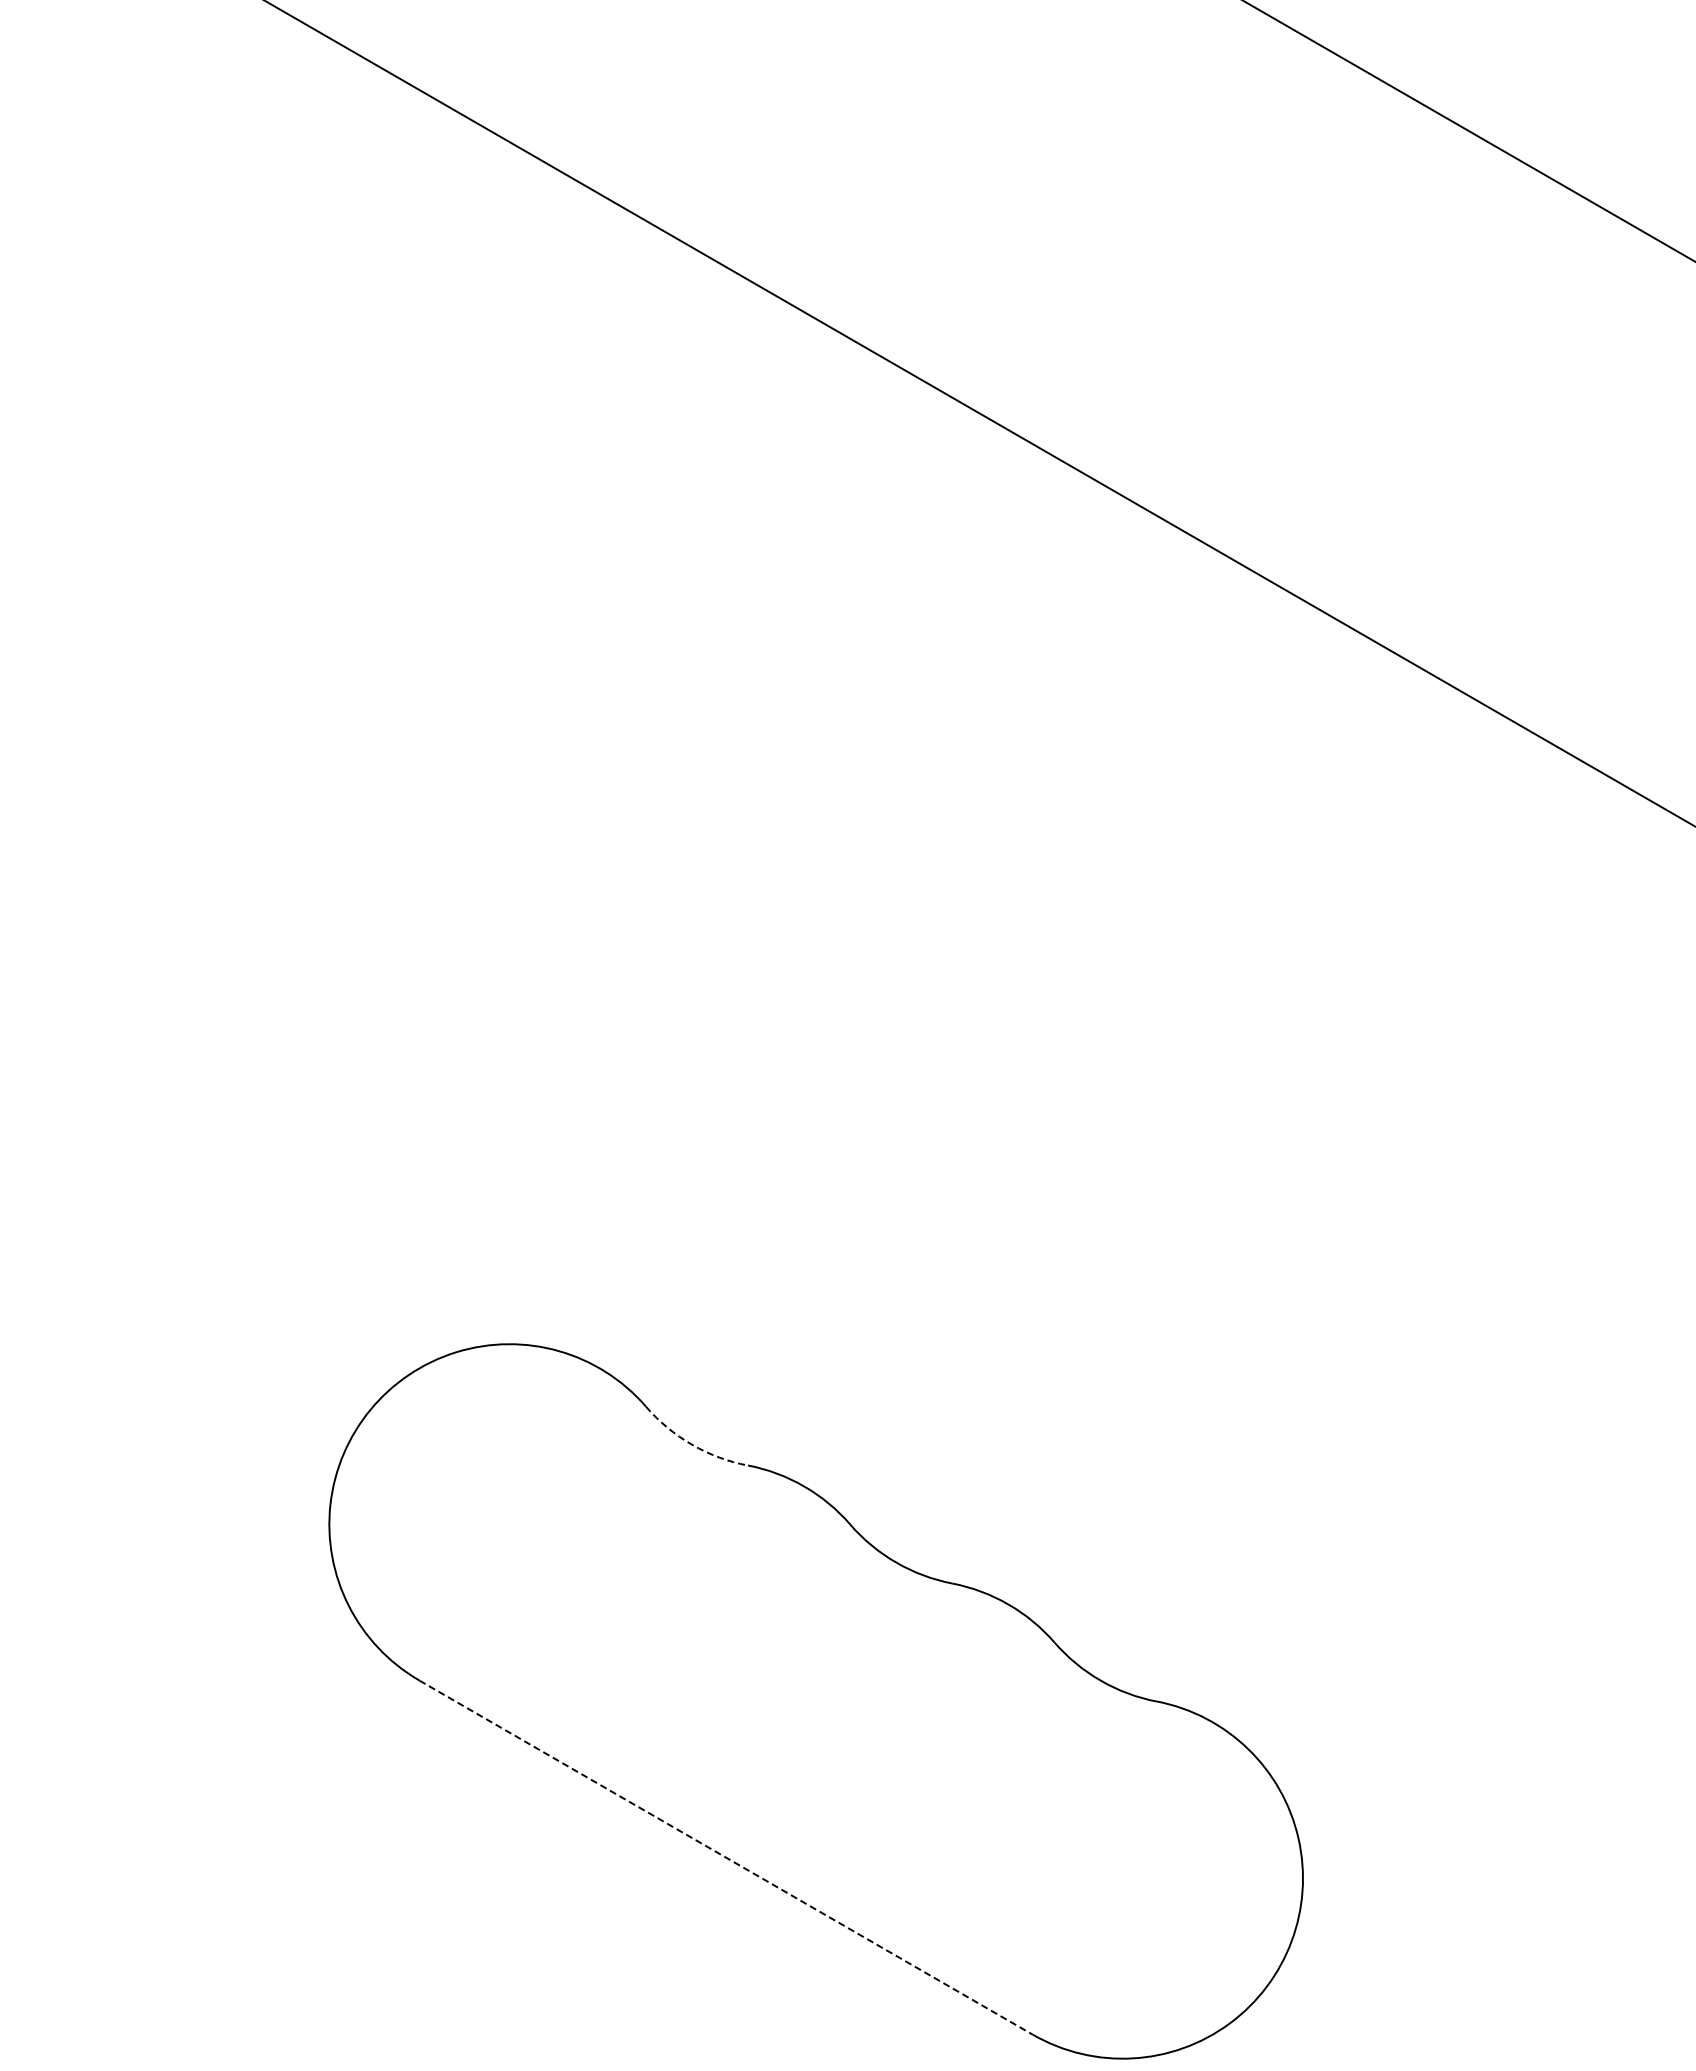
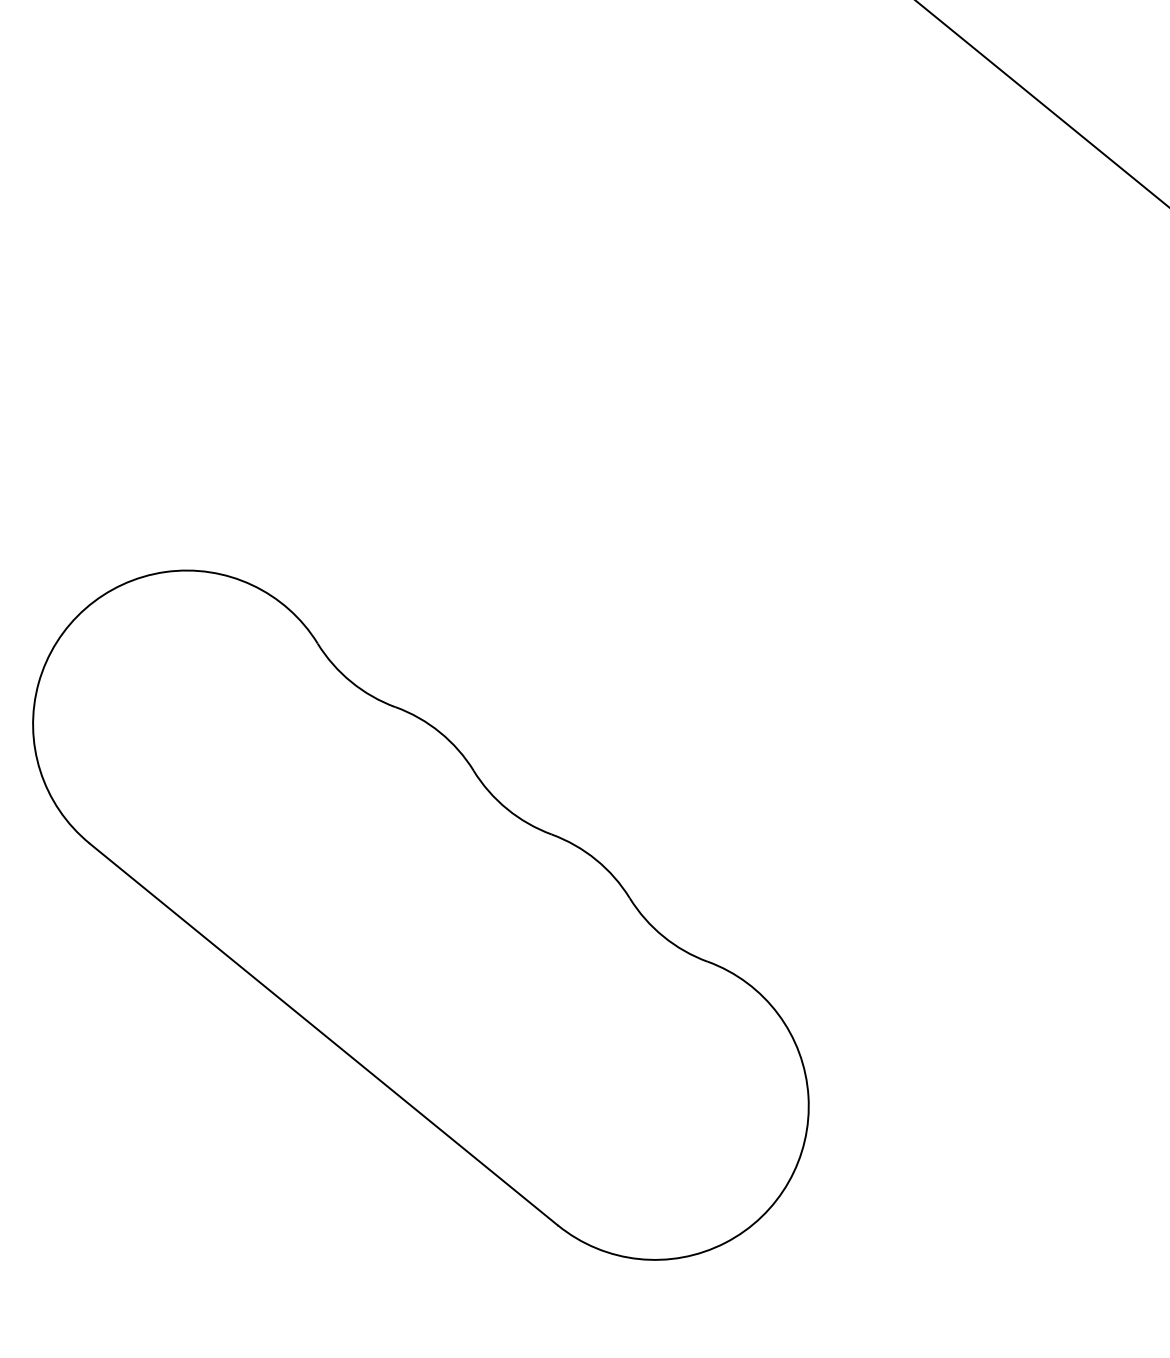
arc: (692, 1444) -> (351, 681), dashed -> solid
line: (726, 1857) -> (324, 1034), dashed -> solid

